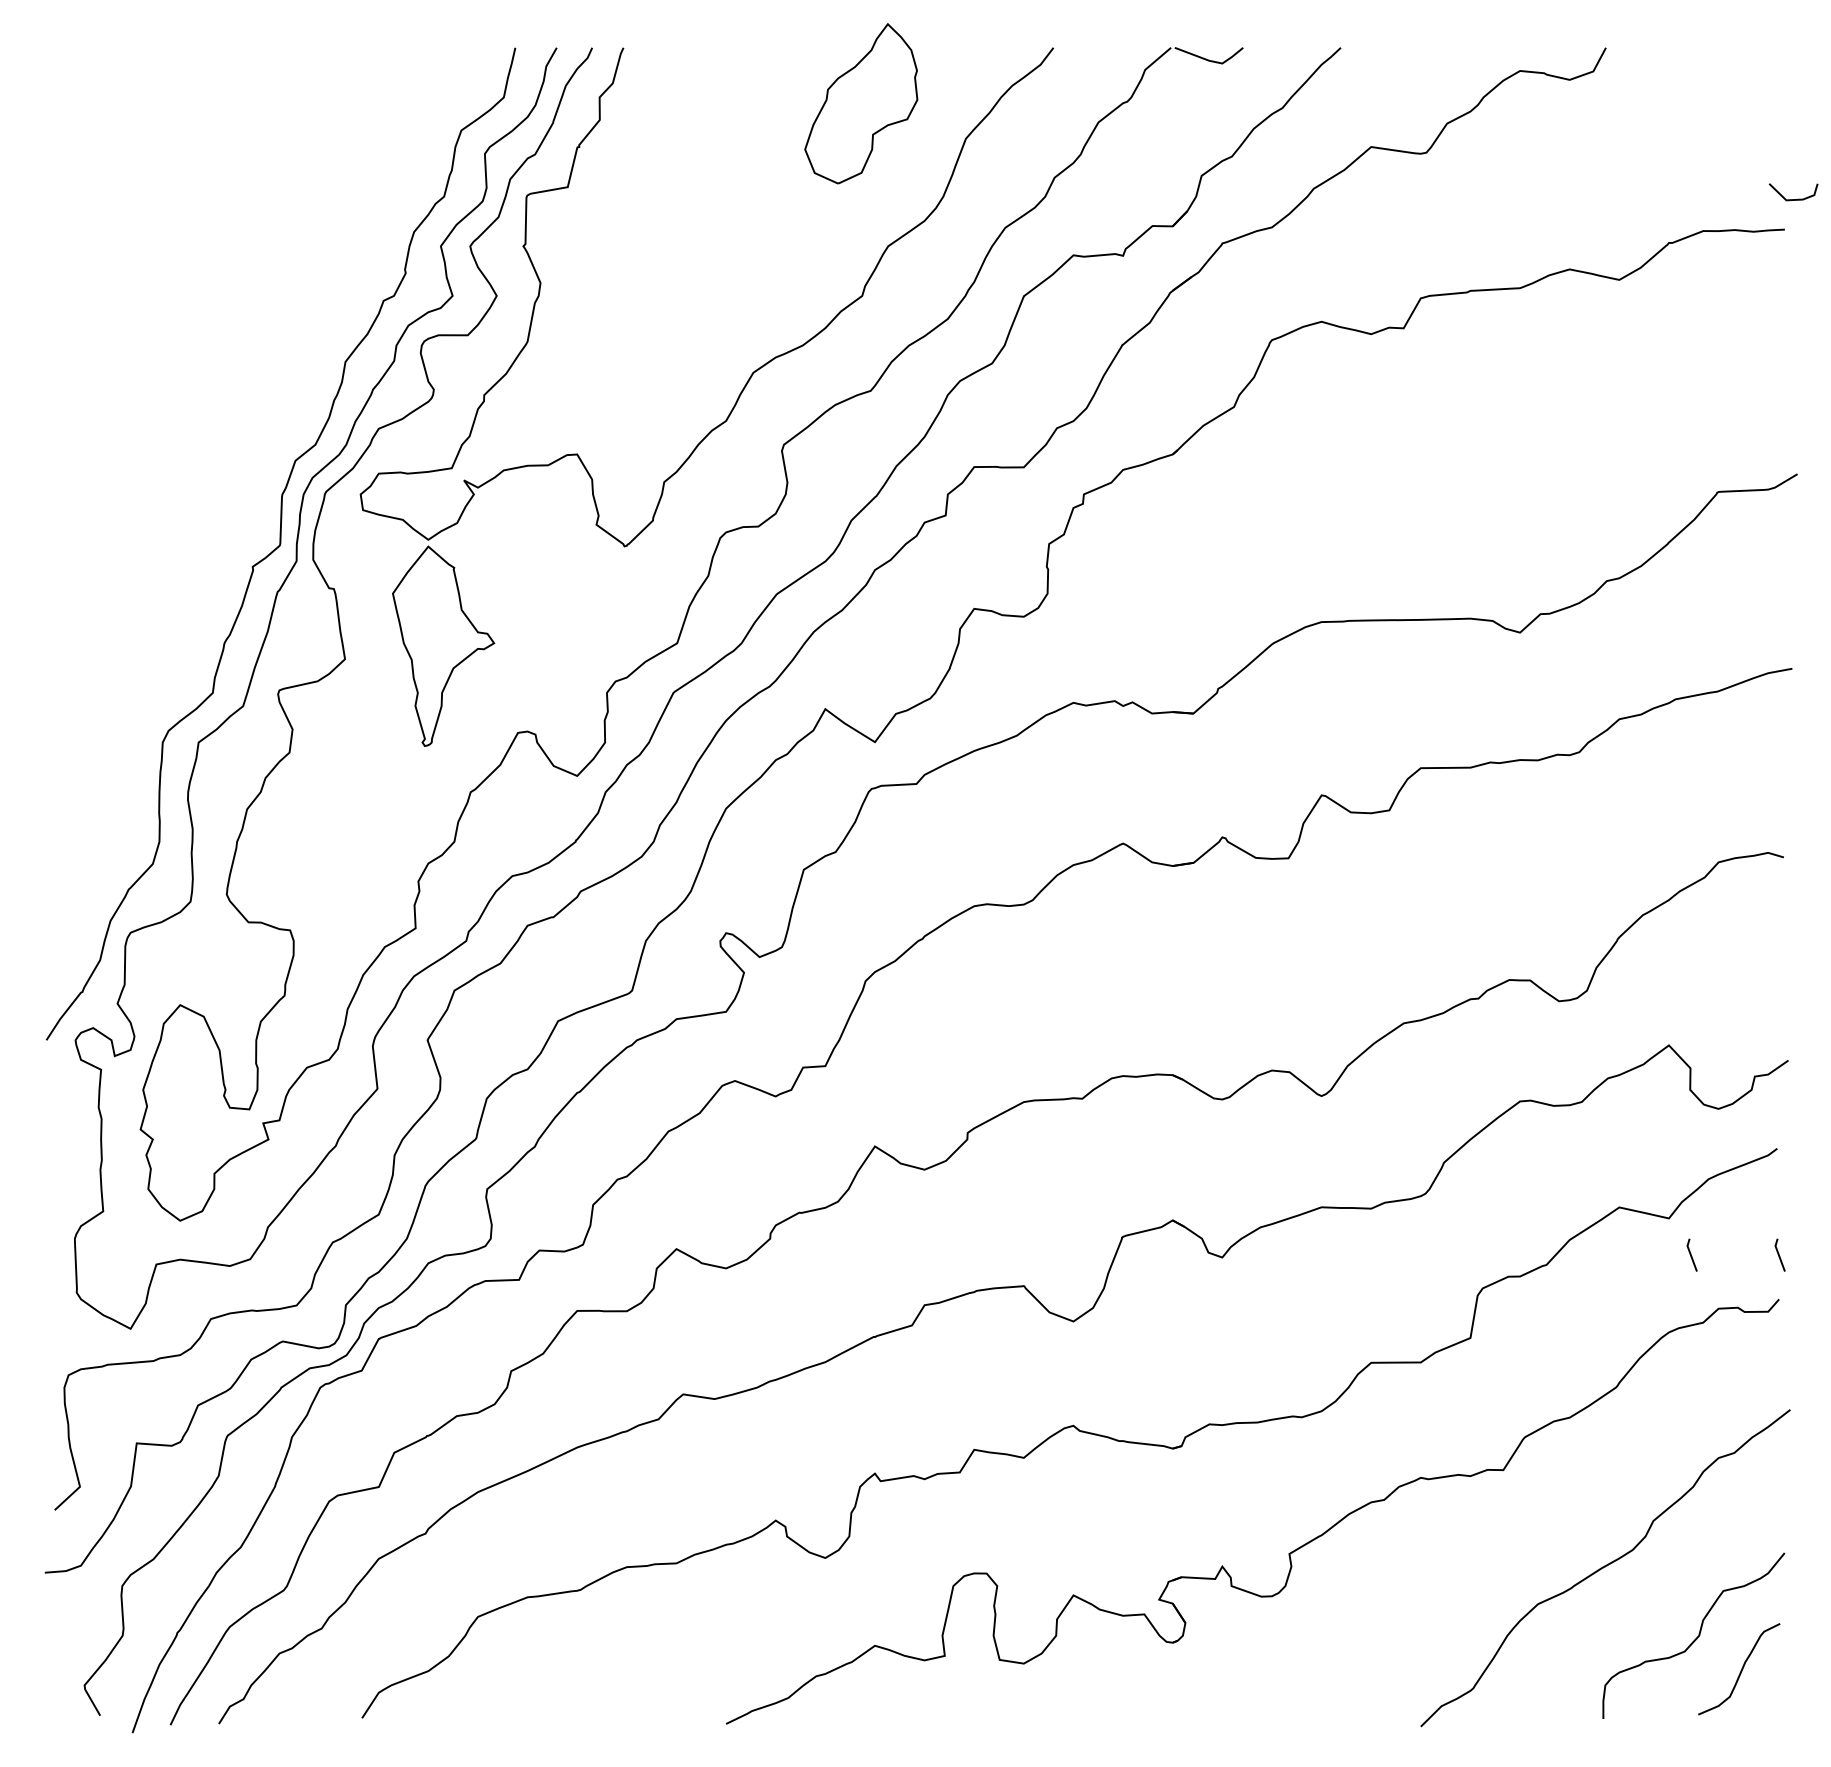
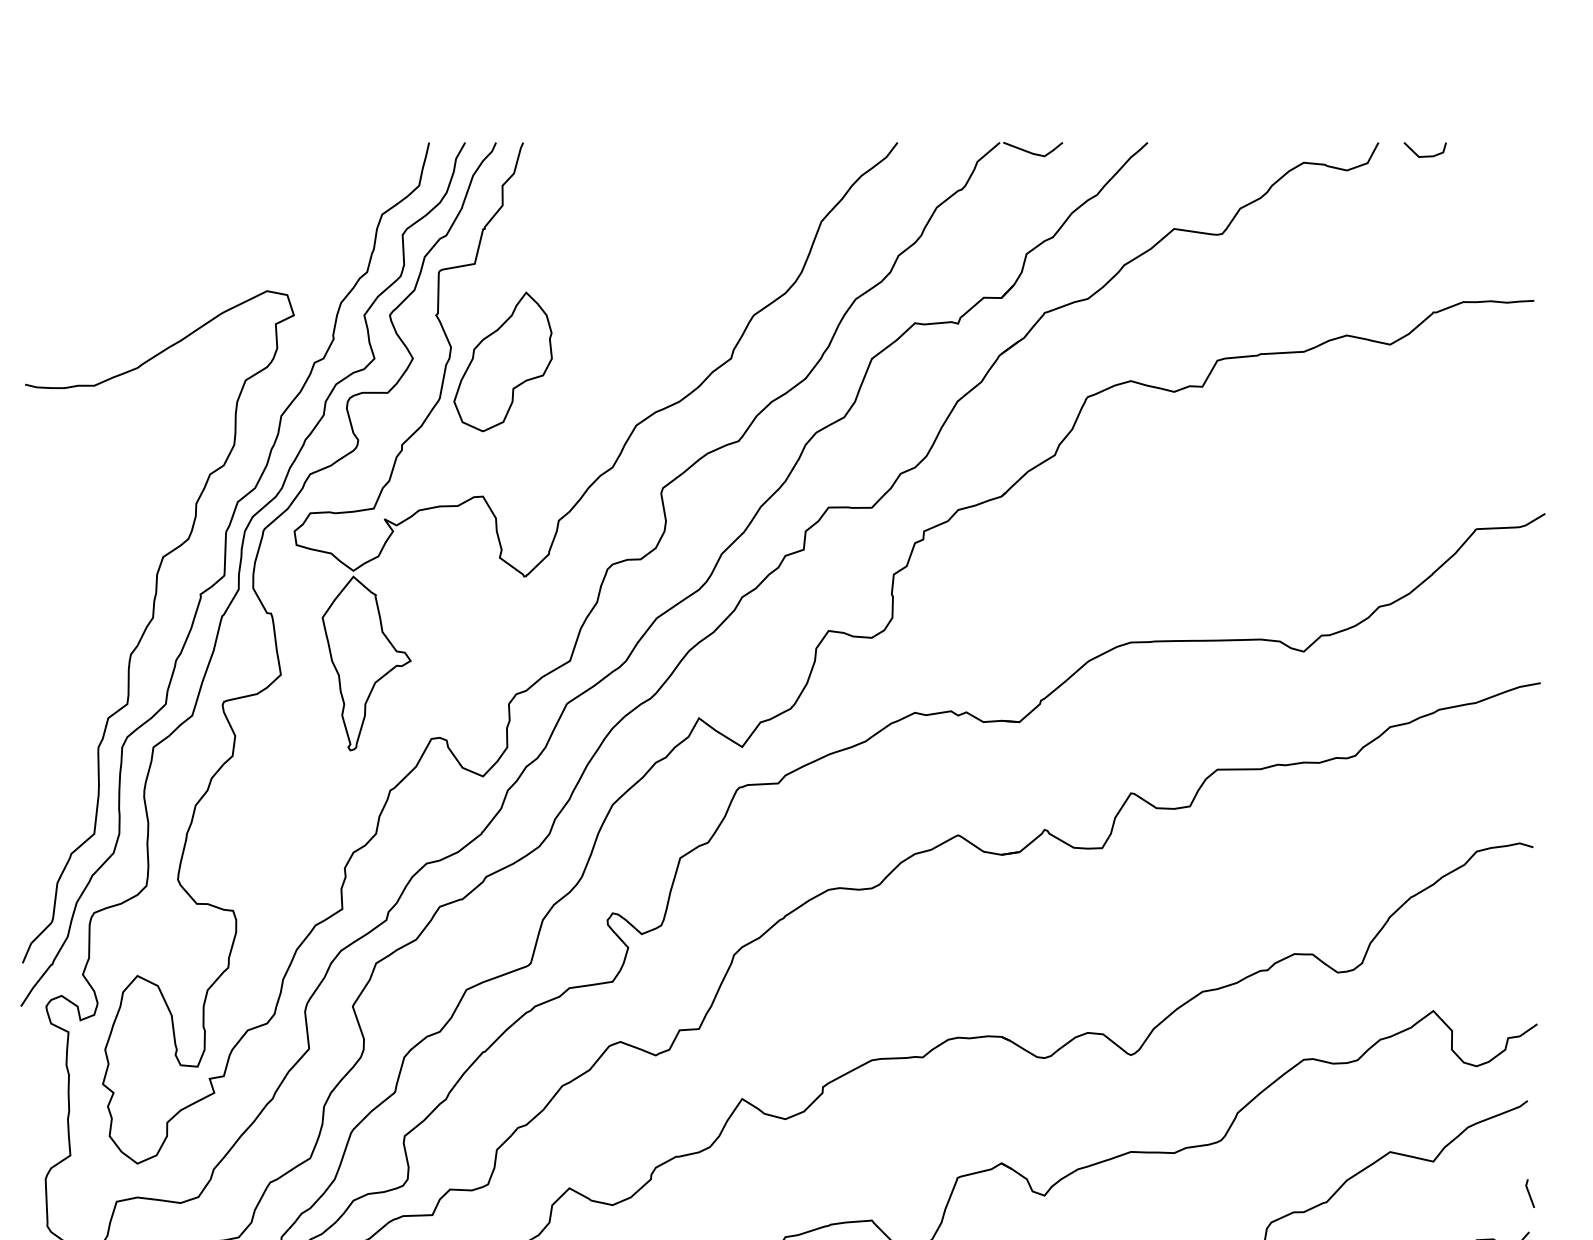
part: (861, 103) -> (503, 361), moved
line: (1793, 199) -> (1425, 156), moved
curve: (196, 598) -> (151, 621), added
line: (1691, 1254) -> (1453, 1193), removed

